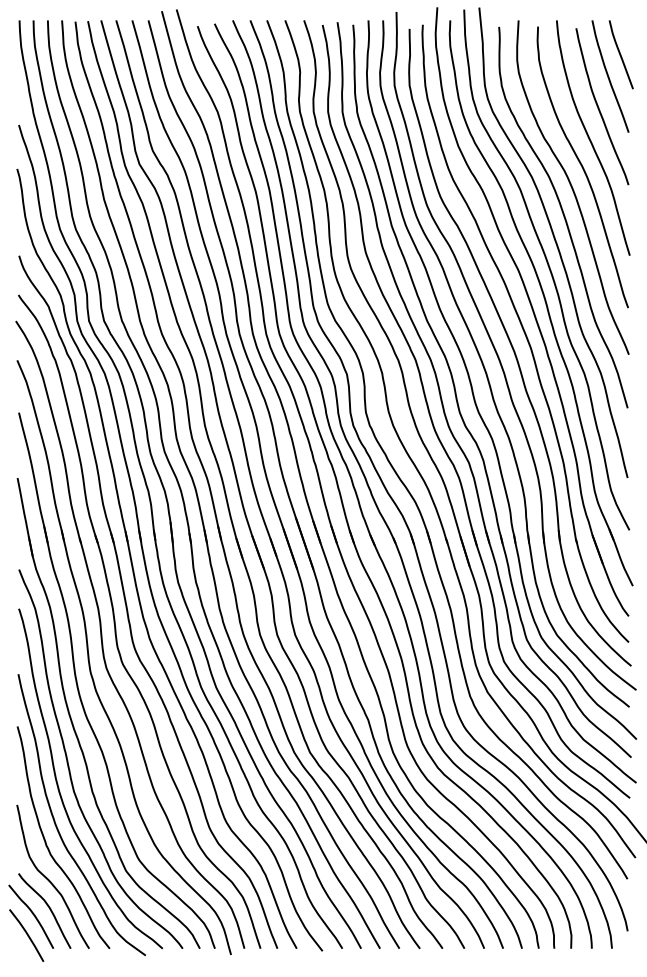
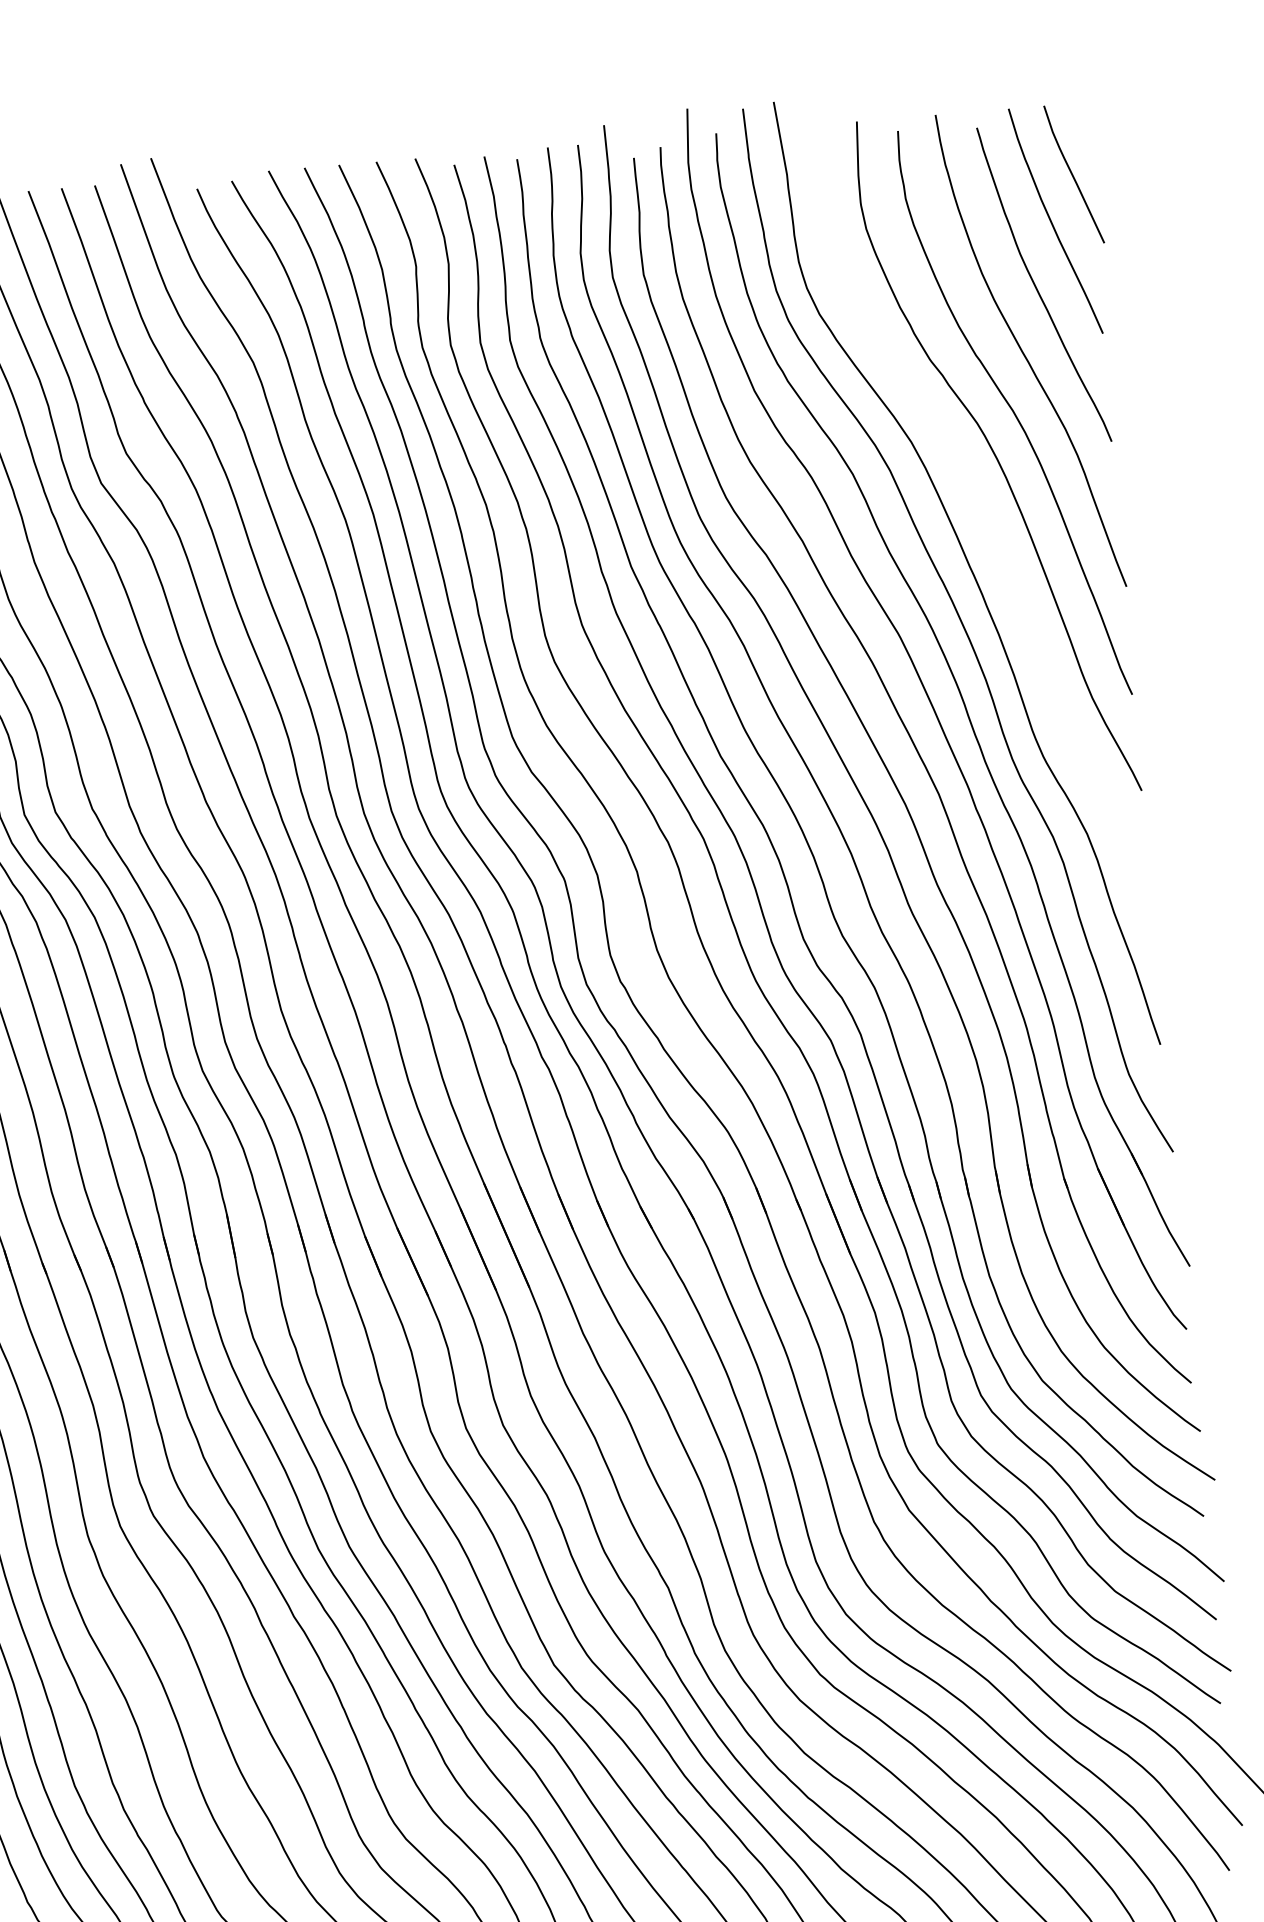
curve: (563, 217) -> (983, 519), removed

